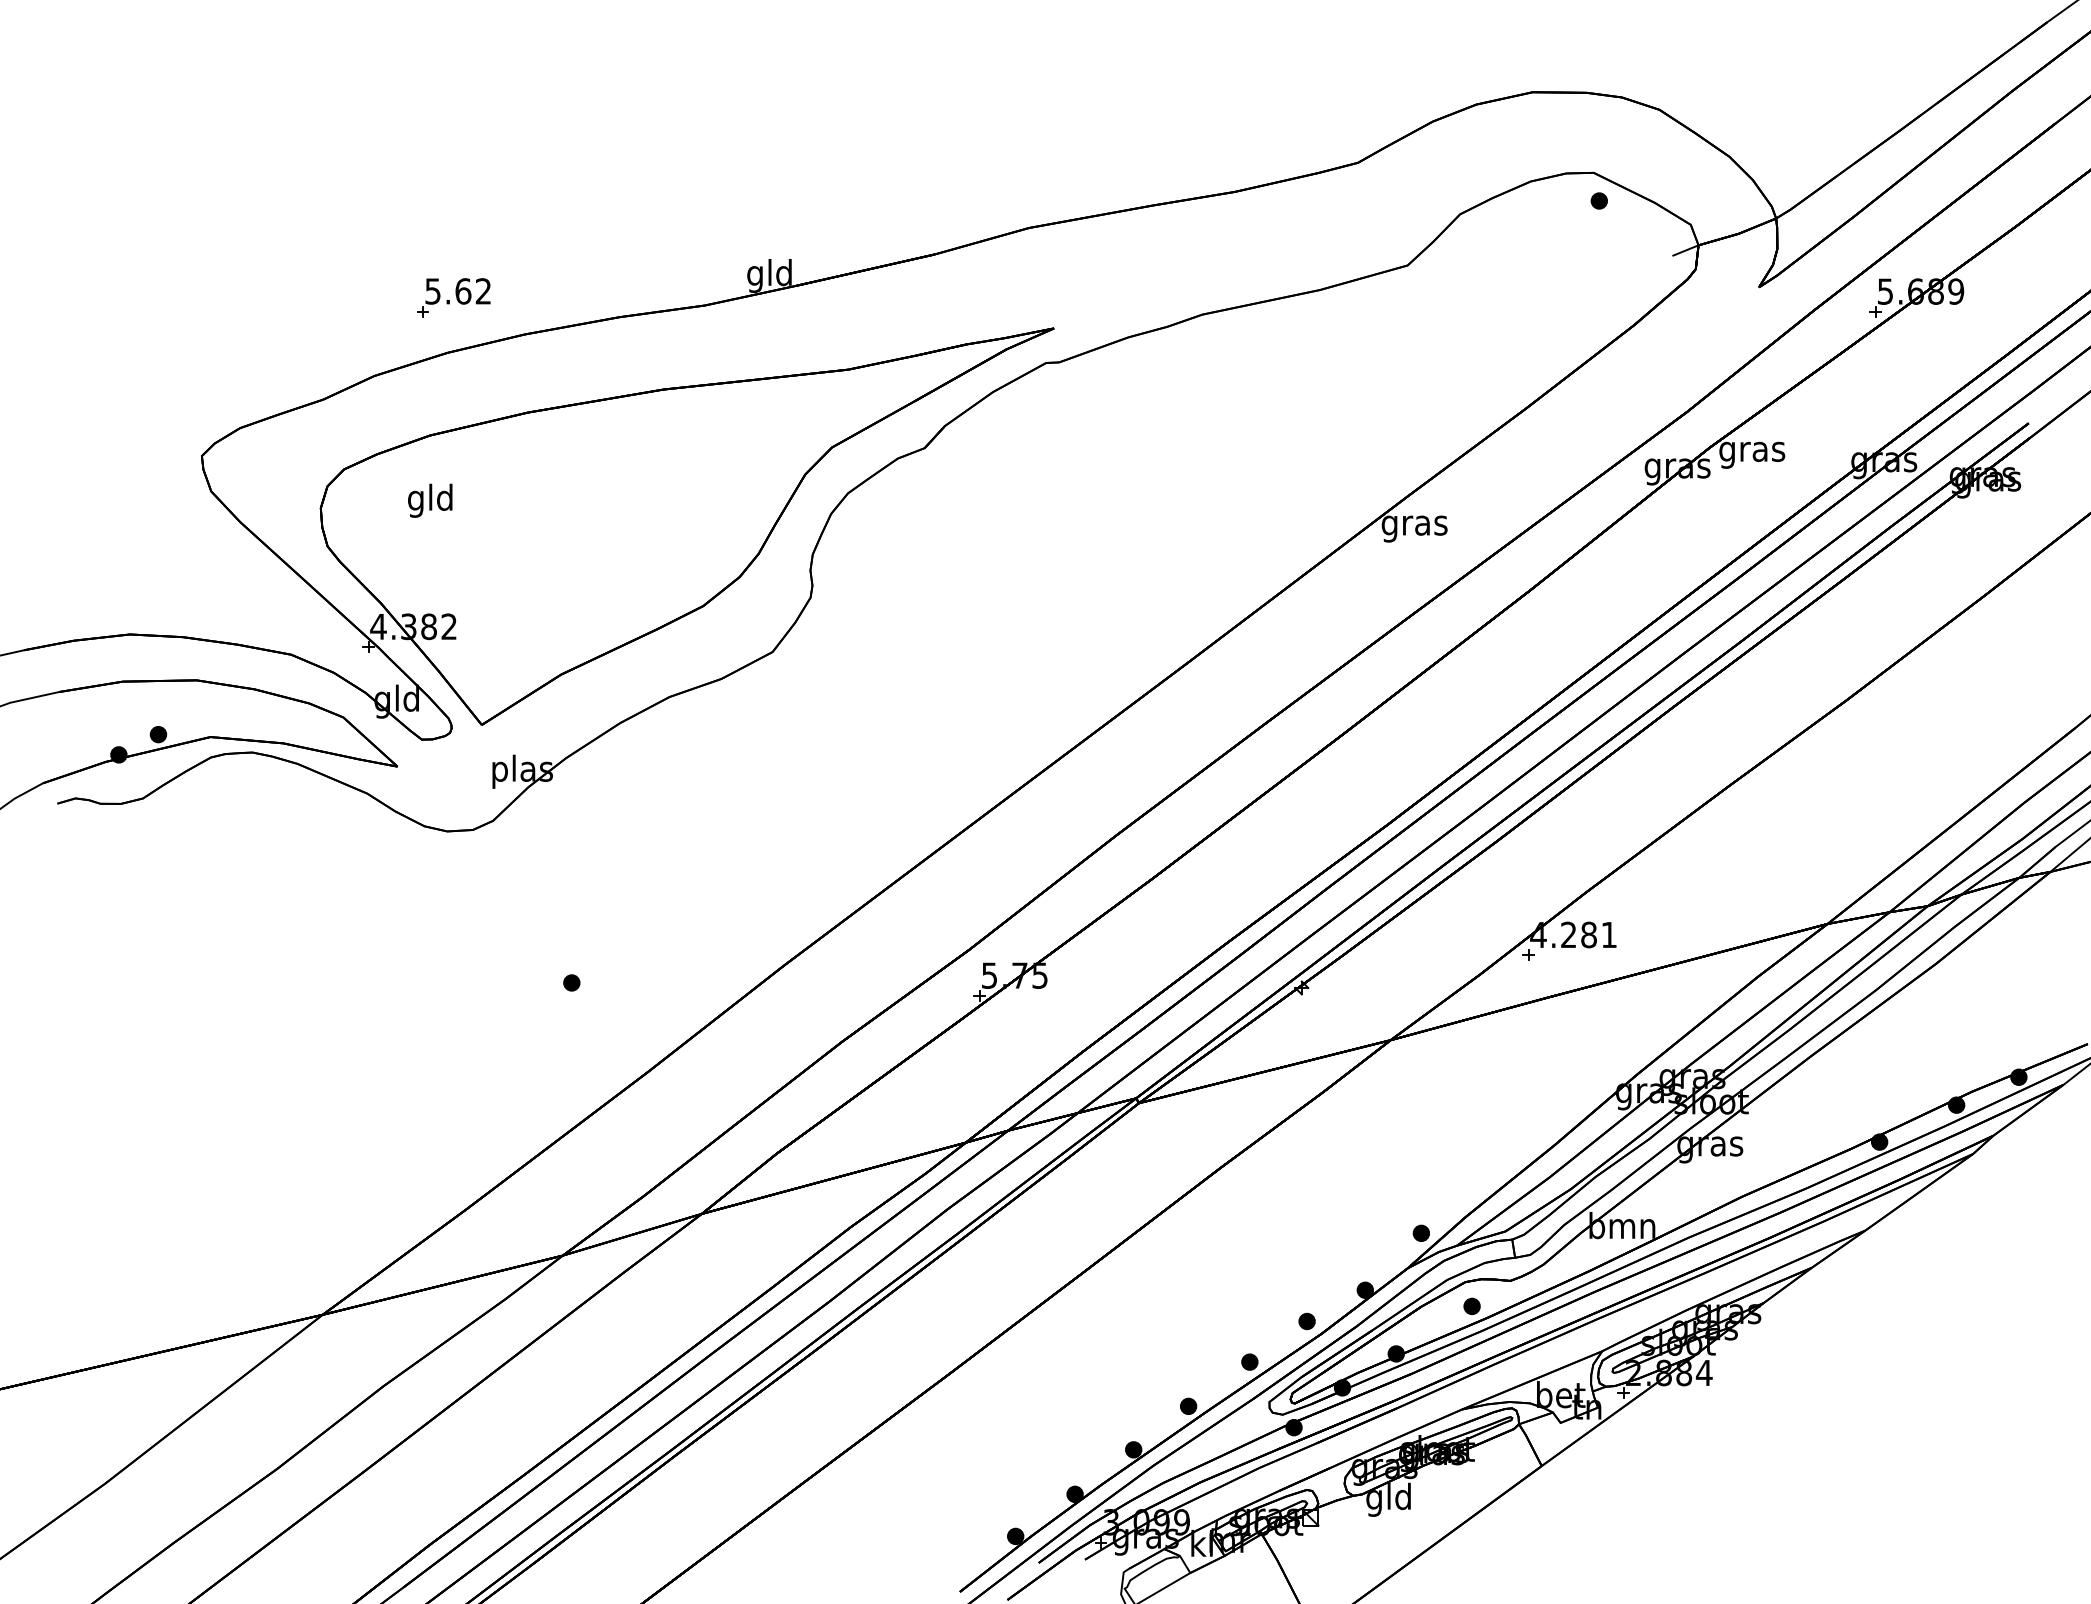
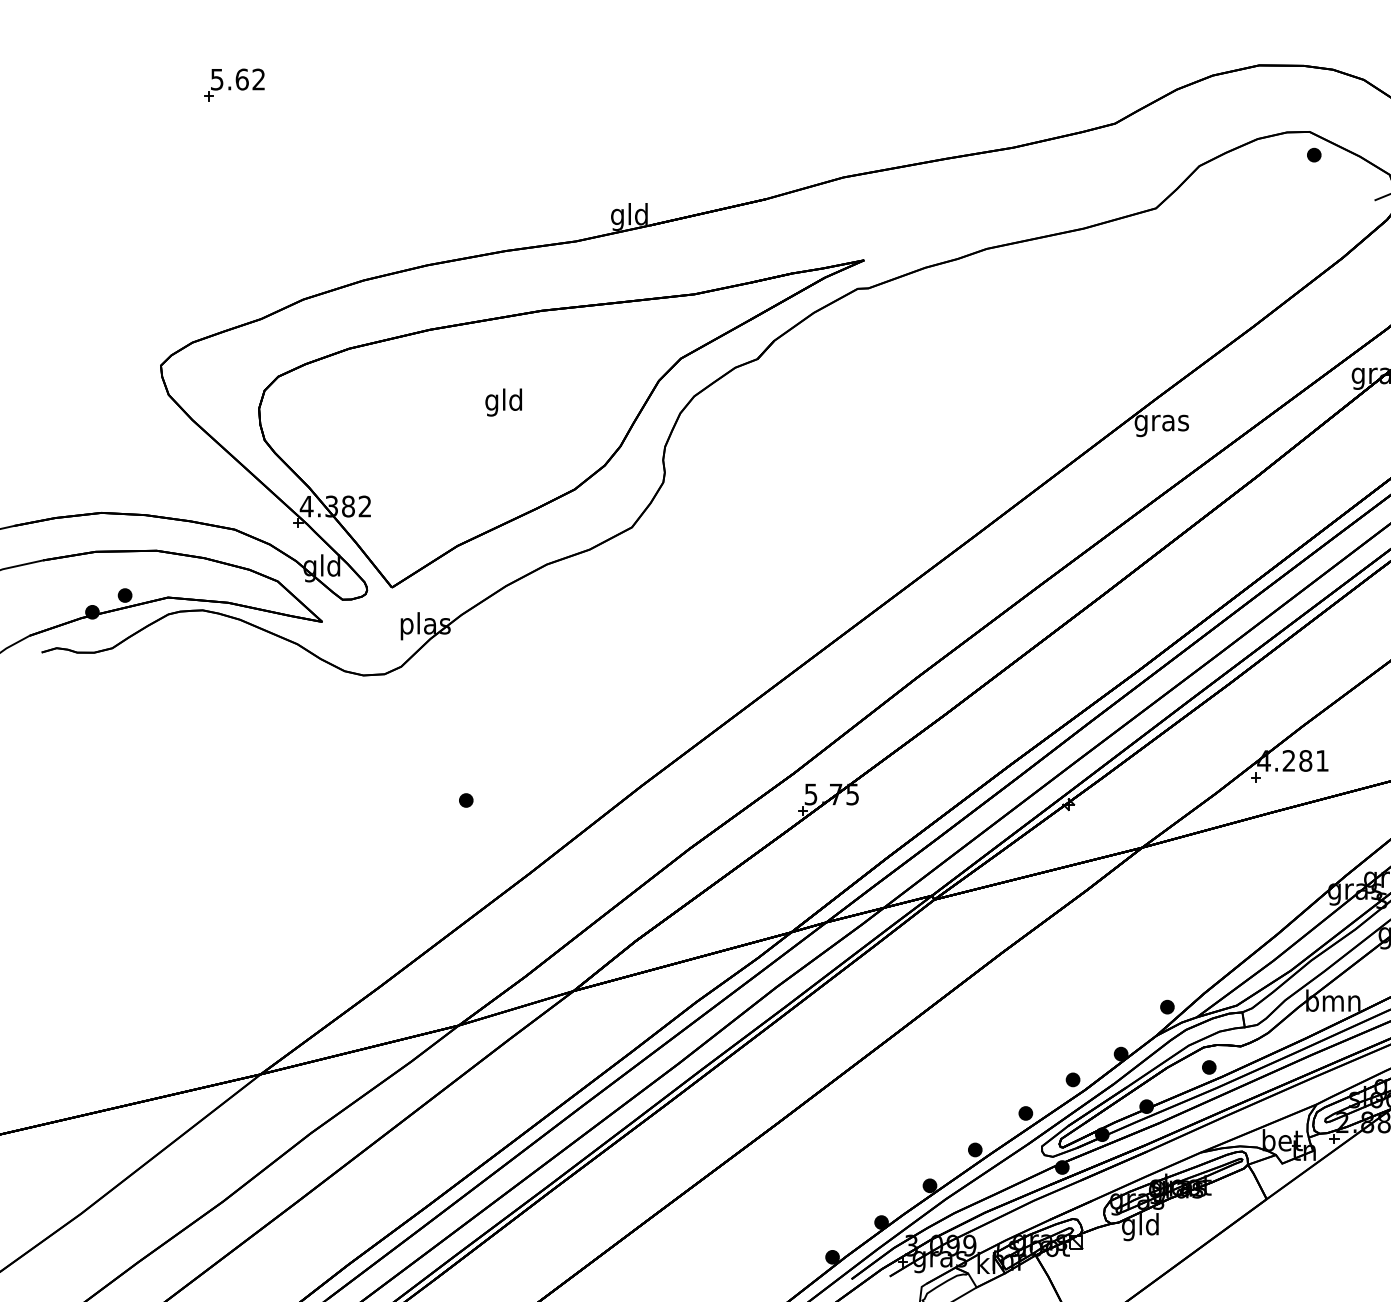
part: (453, 297) -> (234, 84), moved
text: (430, 500) -> (503, 402), moved

